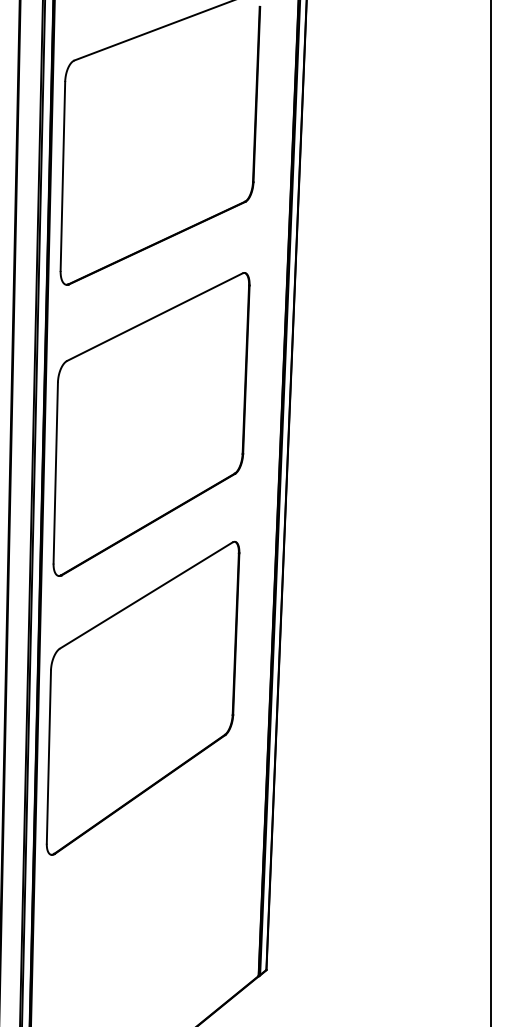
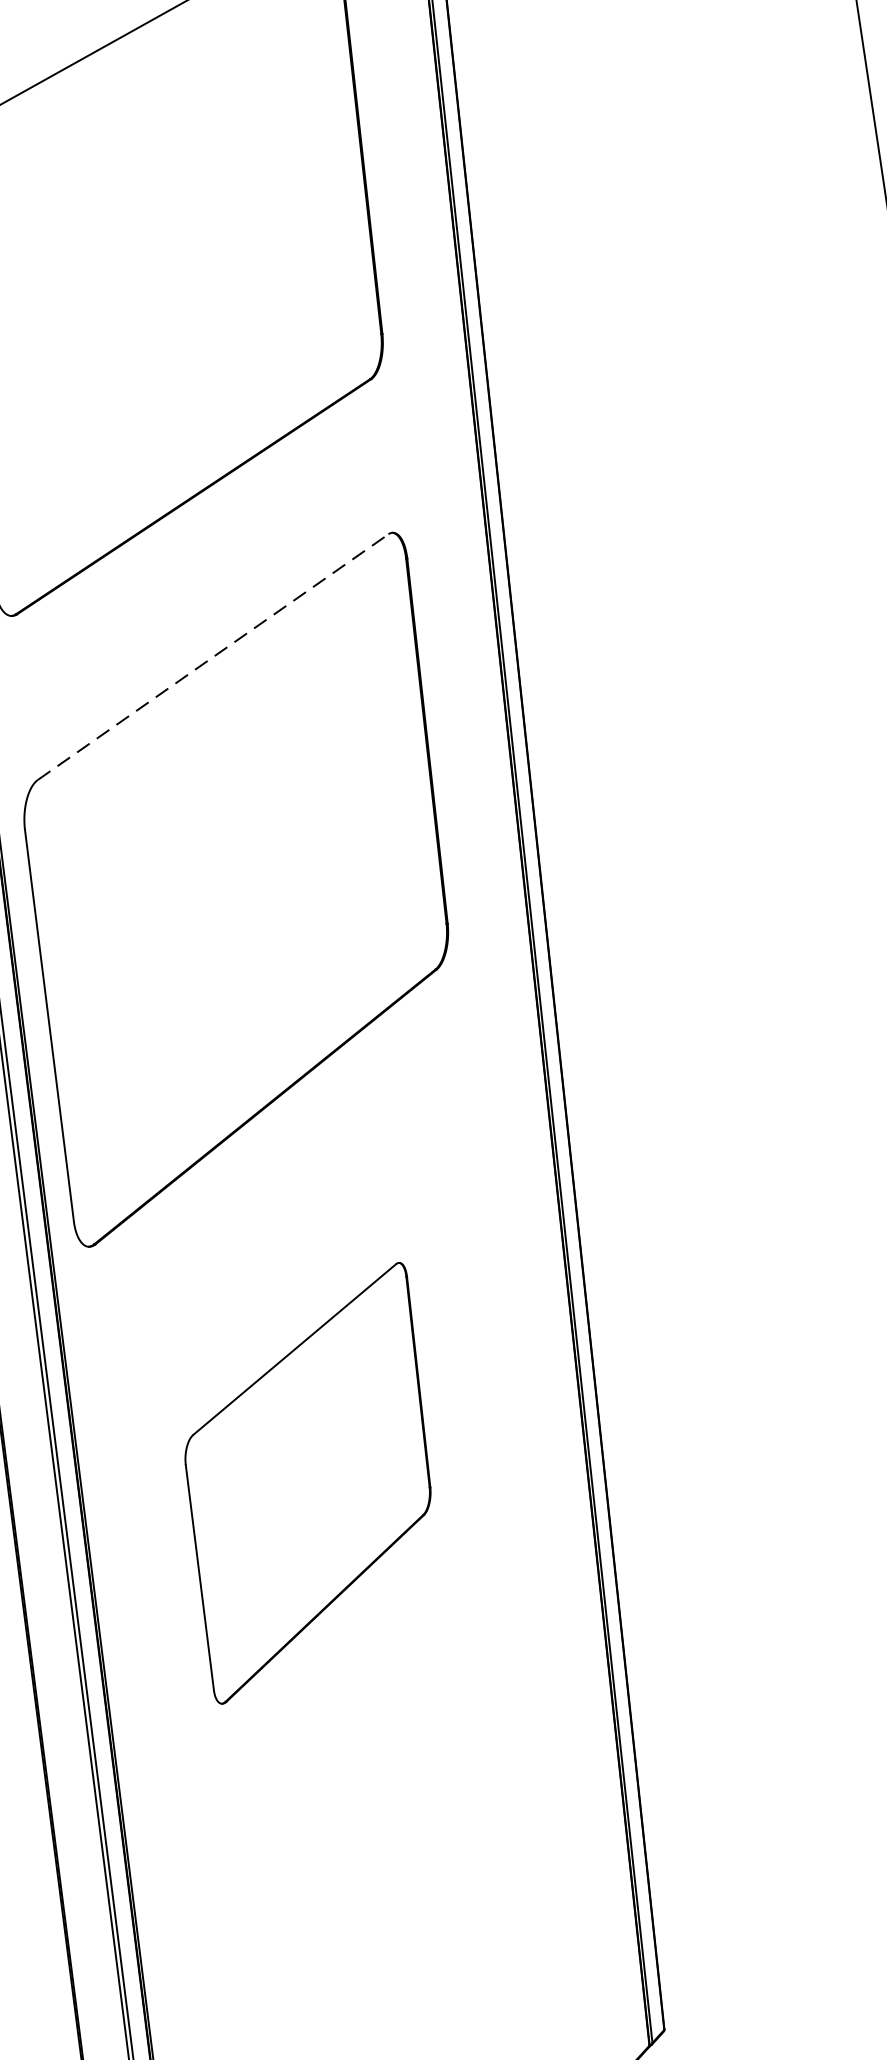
line: (155, 316) -> (214, 655), solid -> dashed
part: (142, 697) -> (309, 1481), size x0.6

